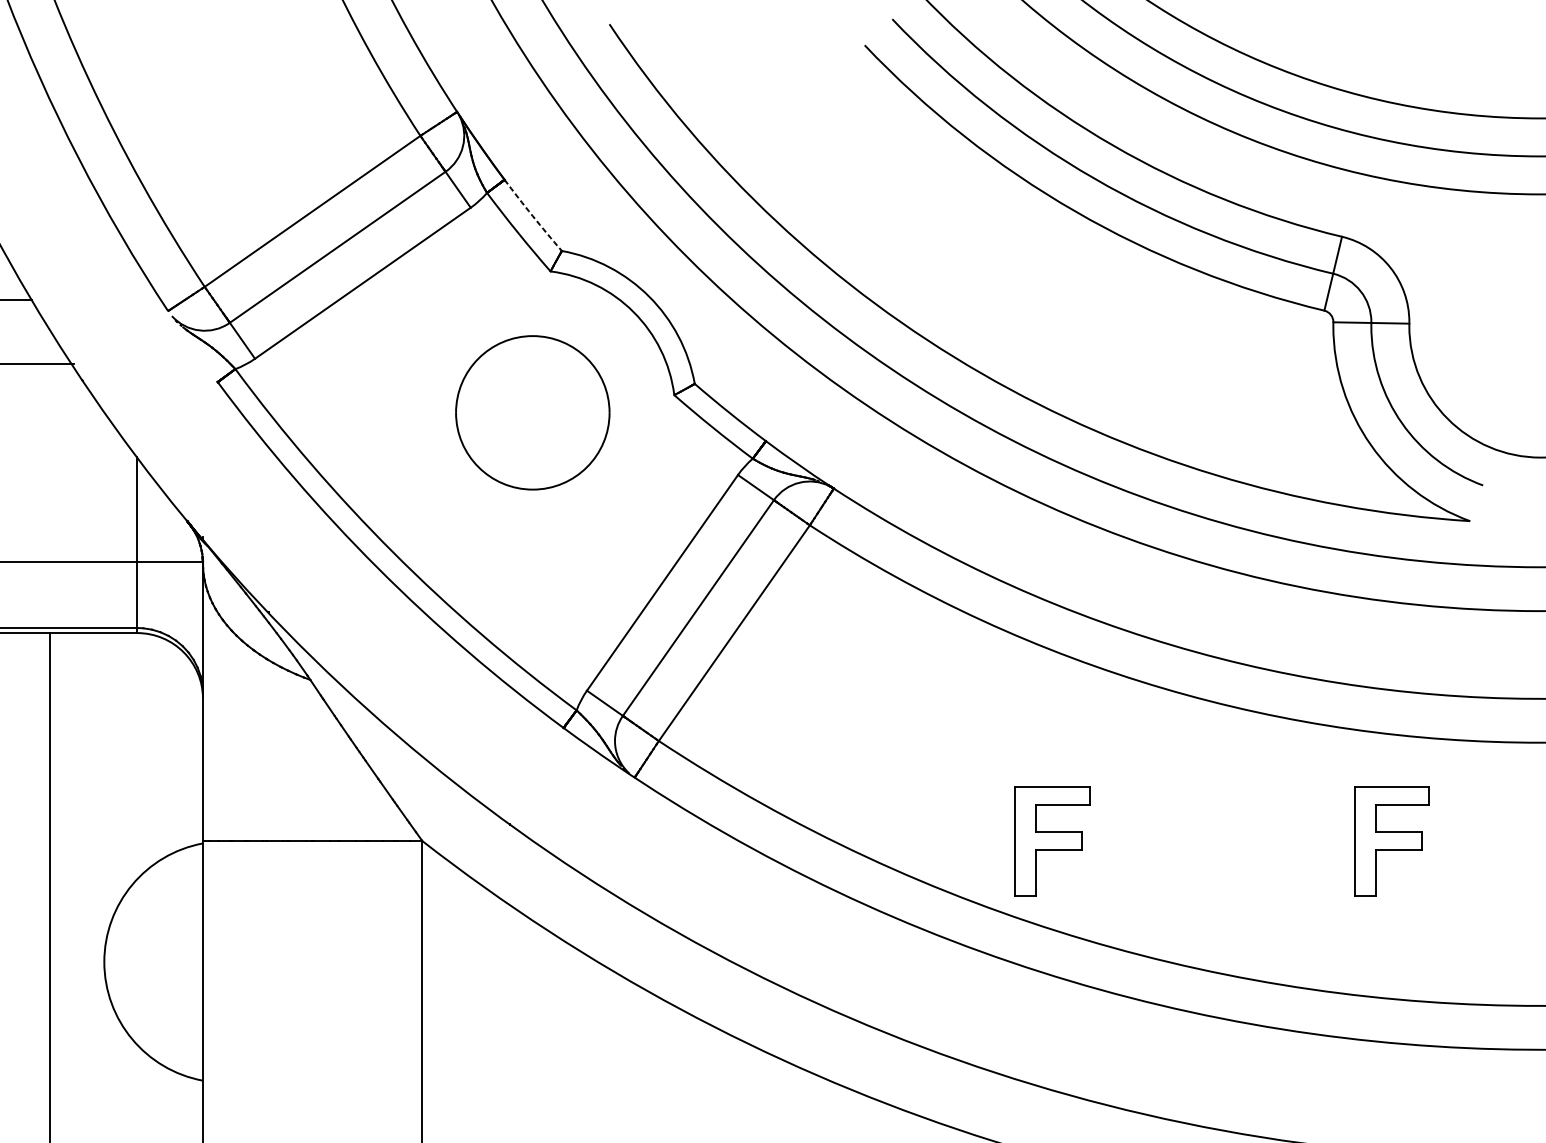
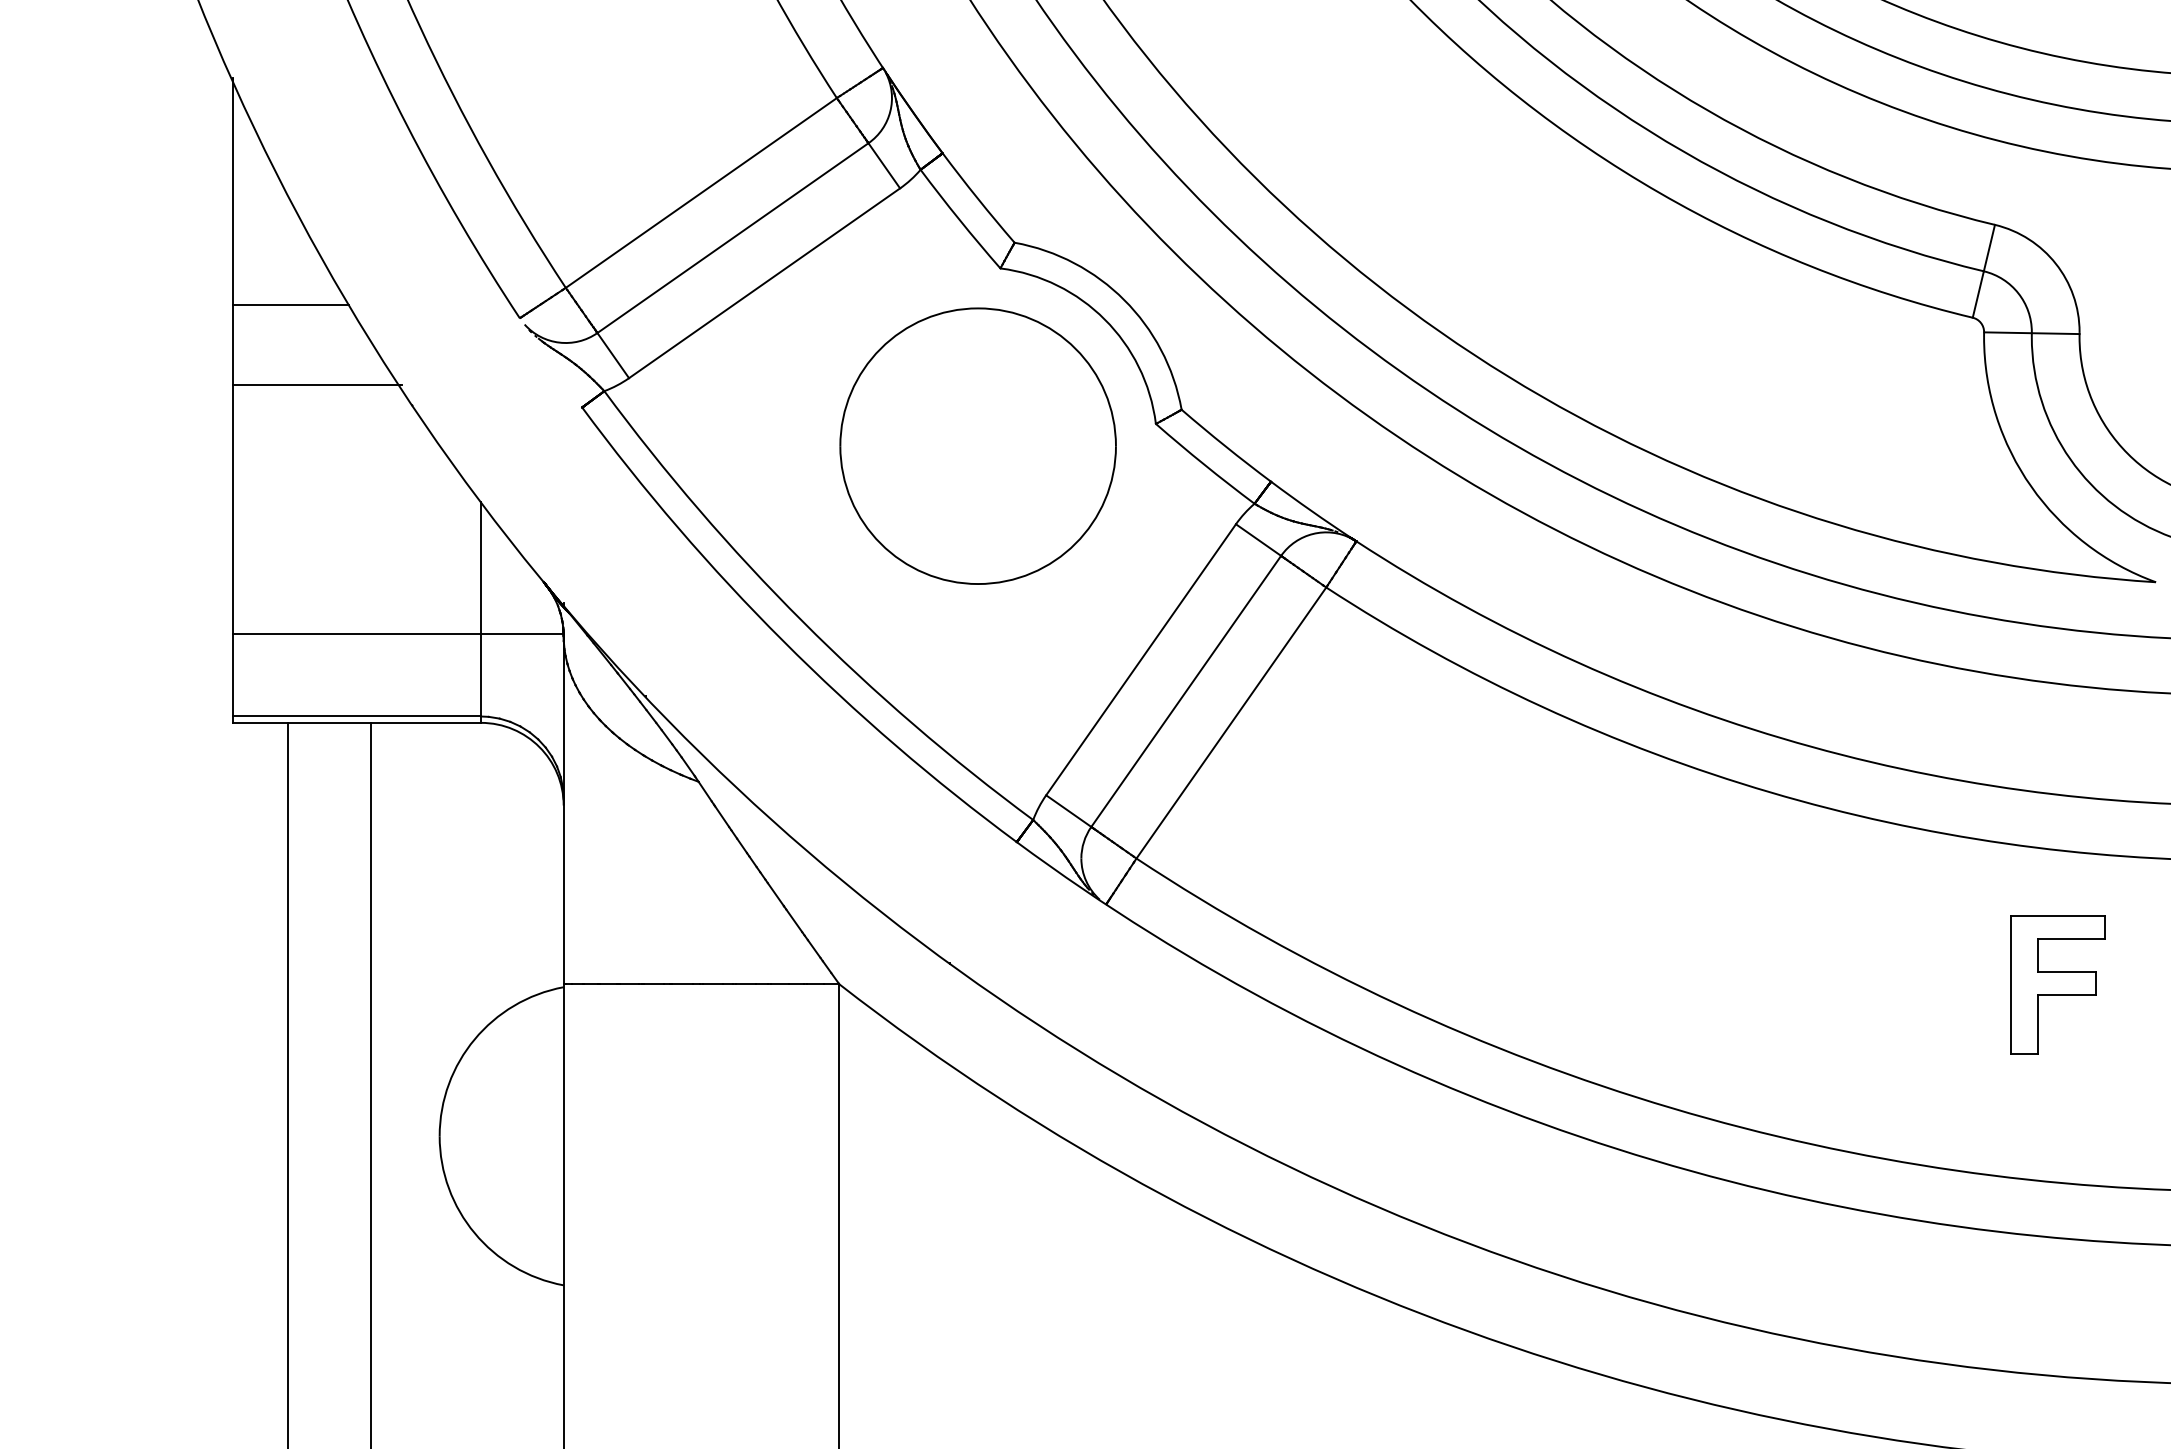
arc: (532, 215) -> (977, 198), dashed -> solid
part: (532, 412) -> (977, 445), size x1.43
part: (1051, 841) -> (1630, 984), removed

